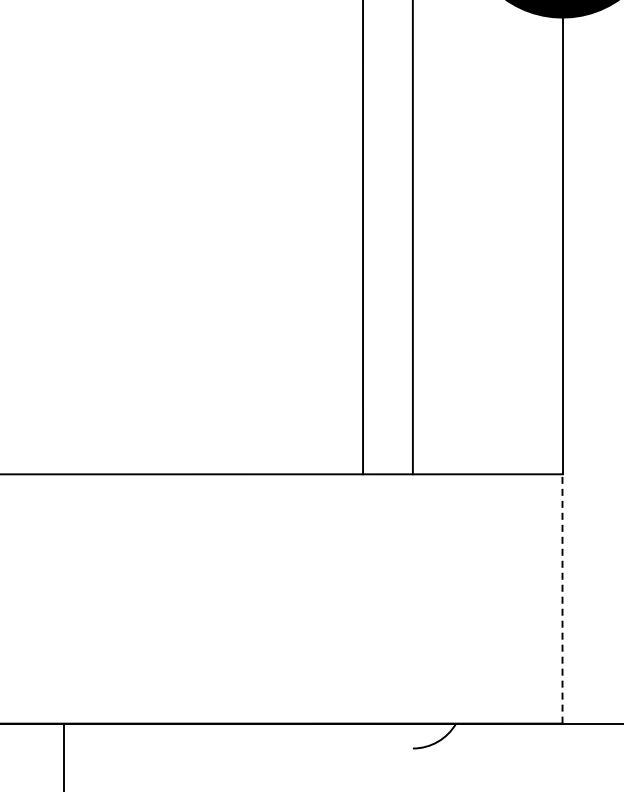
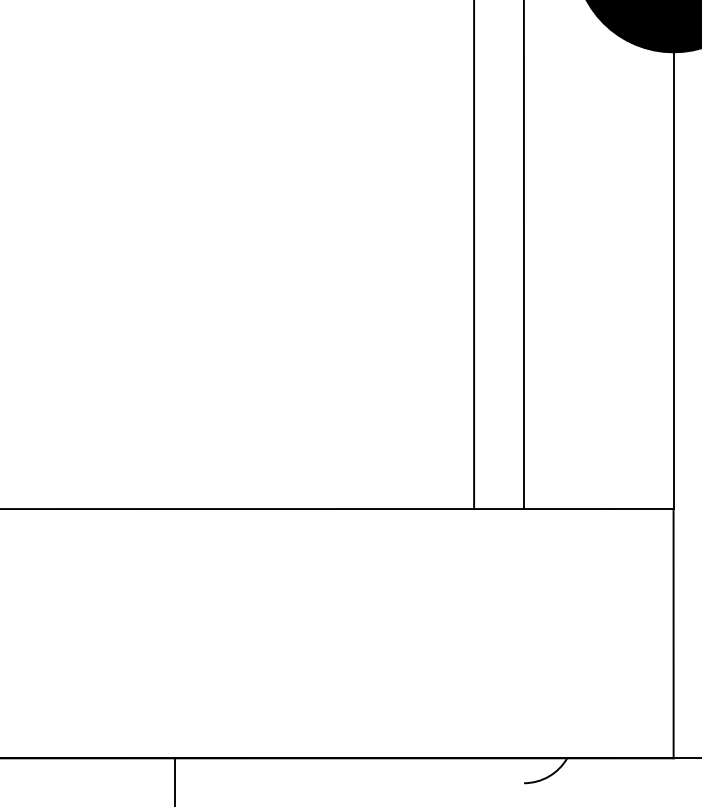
line: (562, 598) -> (673, 633), dashed -> solid

